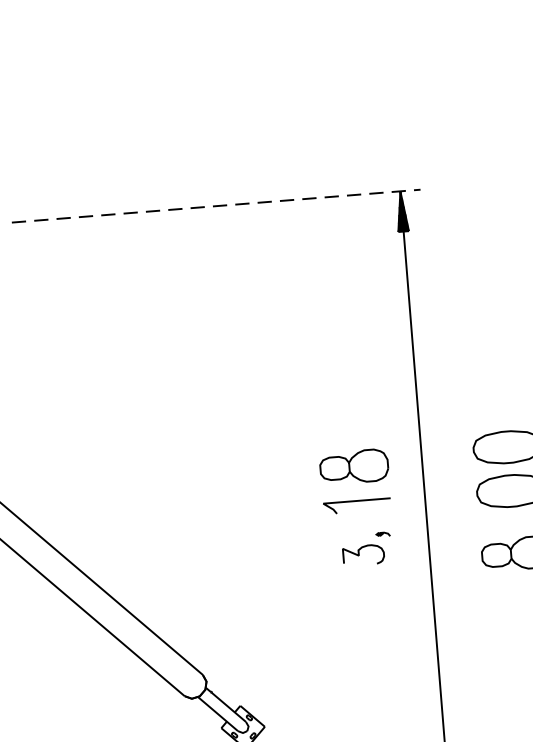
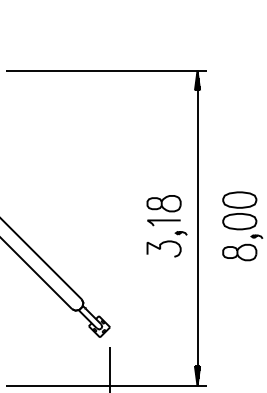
line: (215, 205) -> (106, 70), dashed -> solid
part: (365, 549) -> (166, 244), size x1.67

